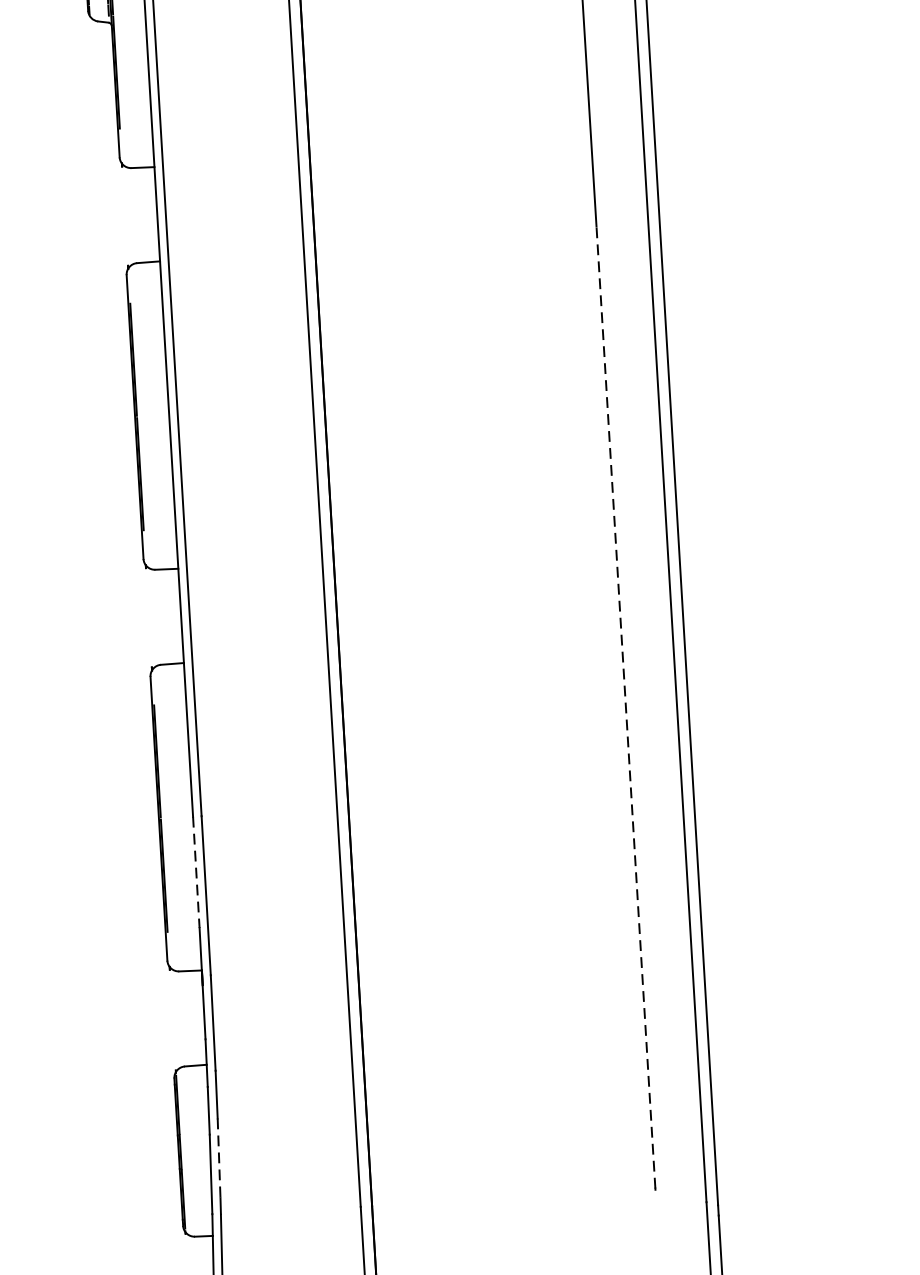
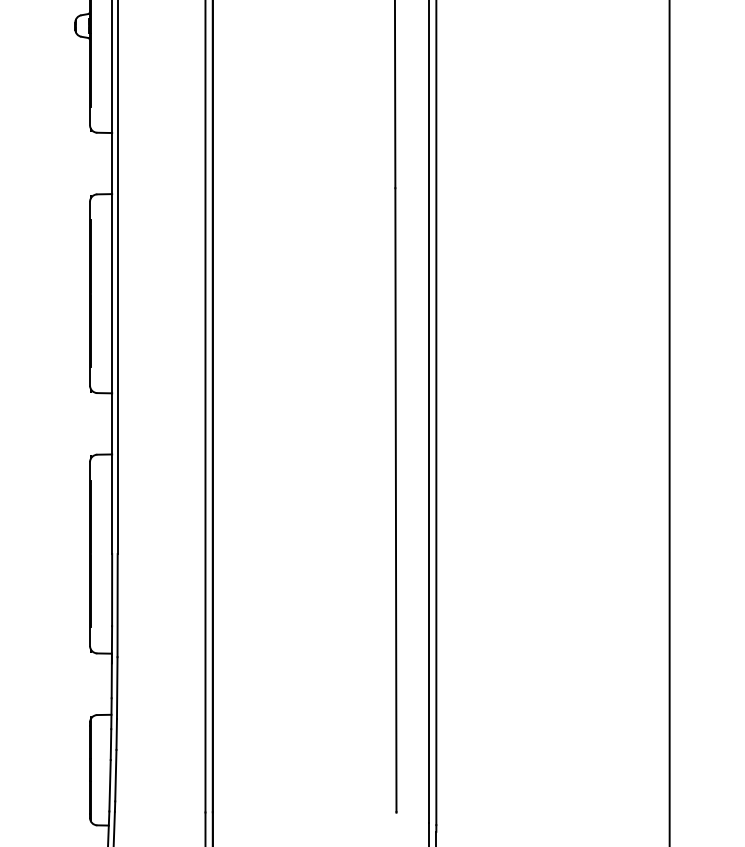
line: (625, 708) -> (395, 500), dashed -> solid
line: (196, 872) -> (112, 590), dashed -> solid
line: (218, 1158) -> (115, 775), dashed -> solid

